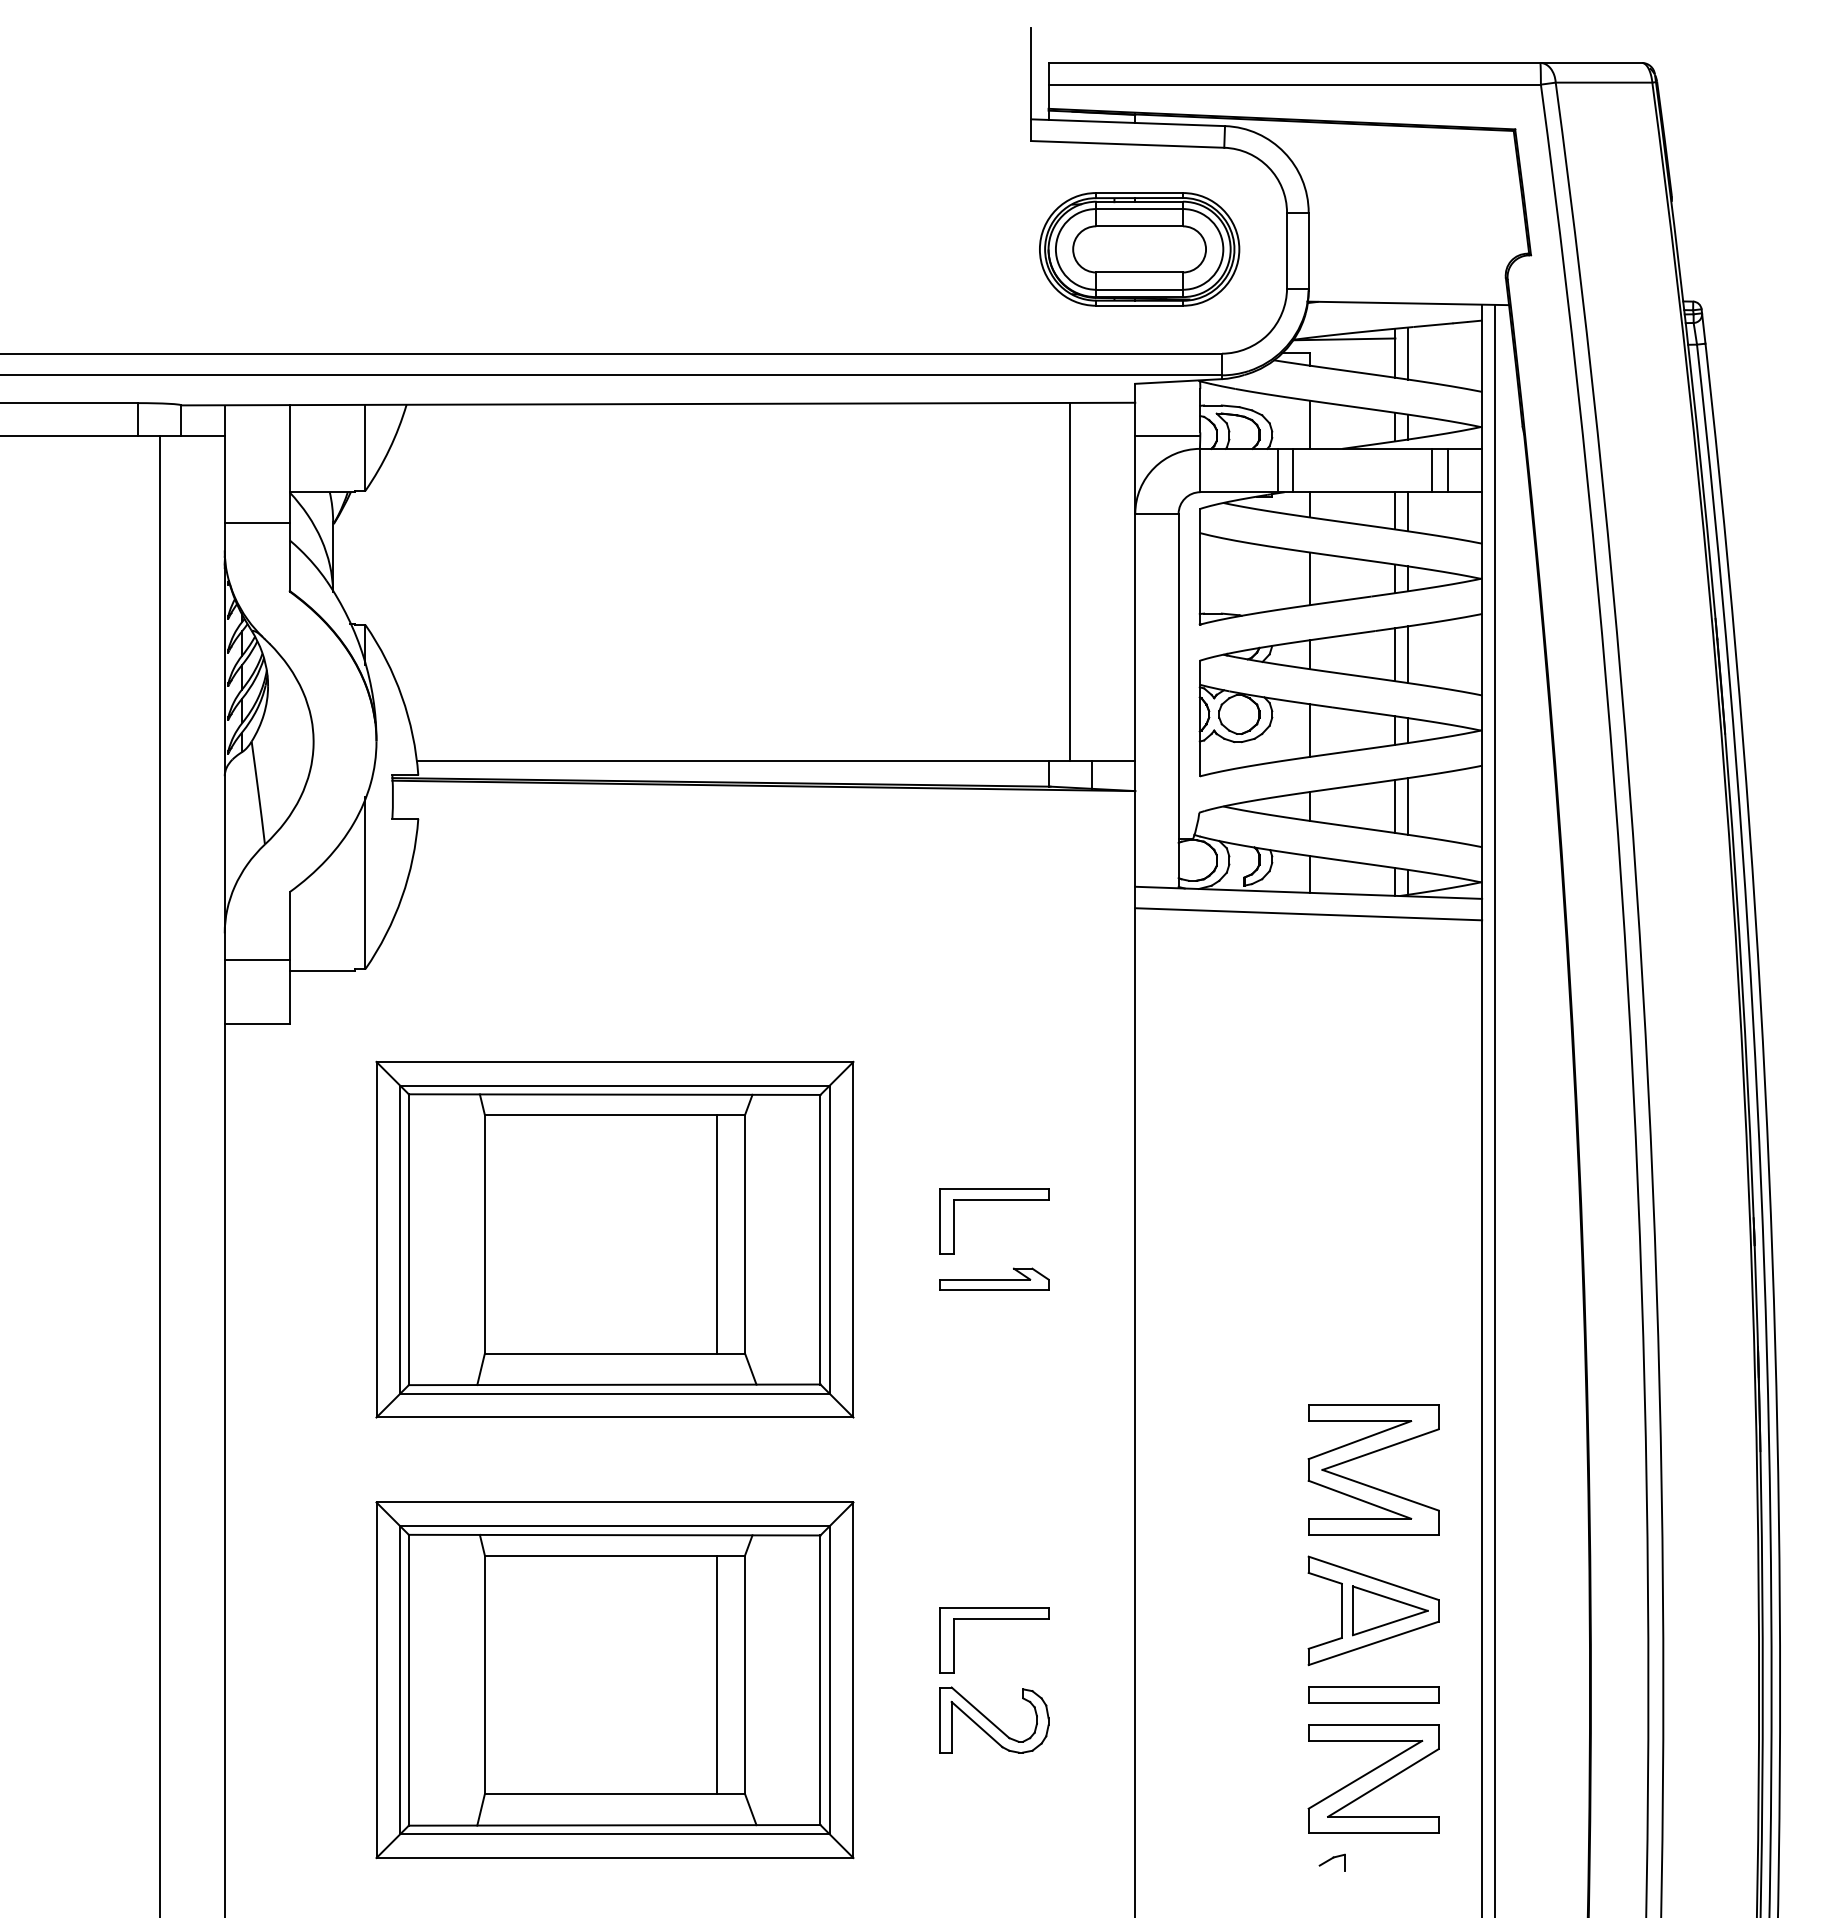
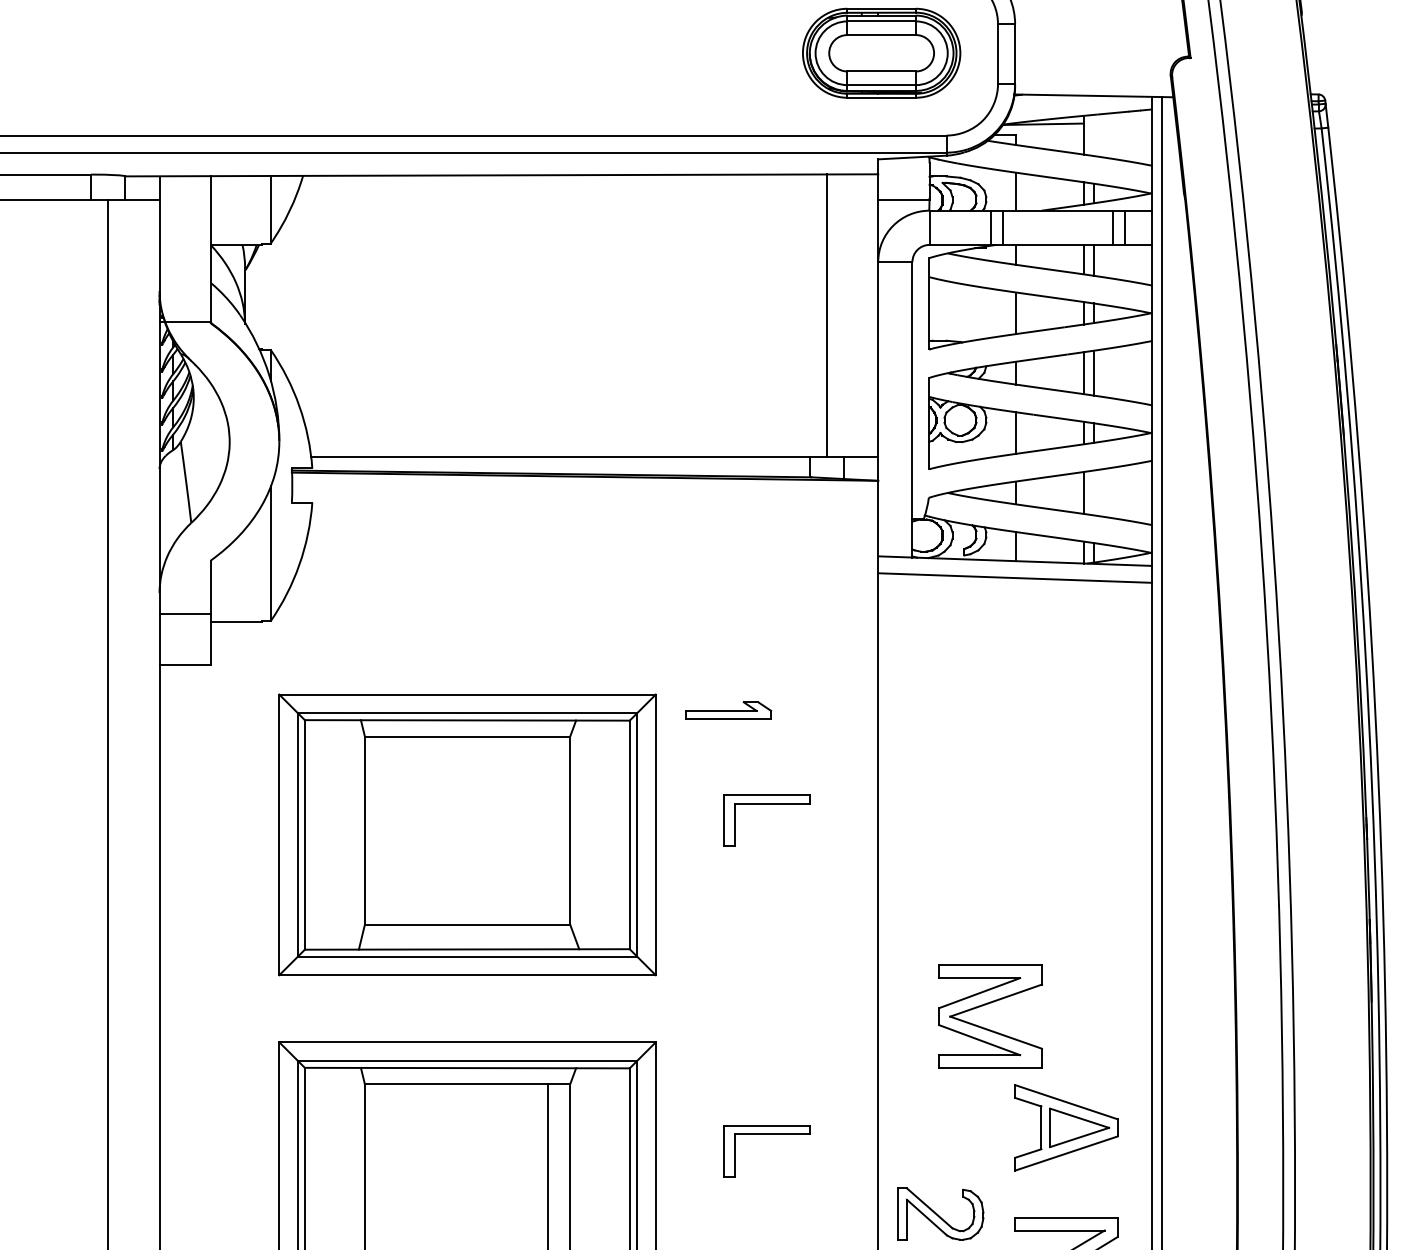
line: (1408, 353) -> (1093, 135), removed
line: (256, 523) -> (184, 321), moved
line: (1408, 806) -> (1093, 492), removed
line: (716, 1234) -> (547, 830), removed
part: (994, 1278) -> (728, 710), moved
part: (1367, 1455) -> (985, 1005), moved
part: (1373, 1694) -> (1066, 1193), removed
part: (994, 1719) -> (940, 1213), moved

